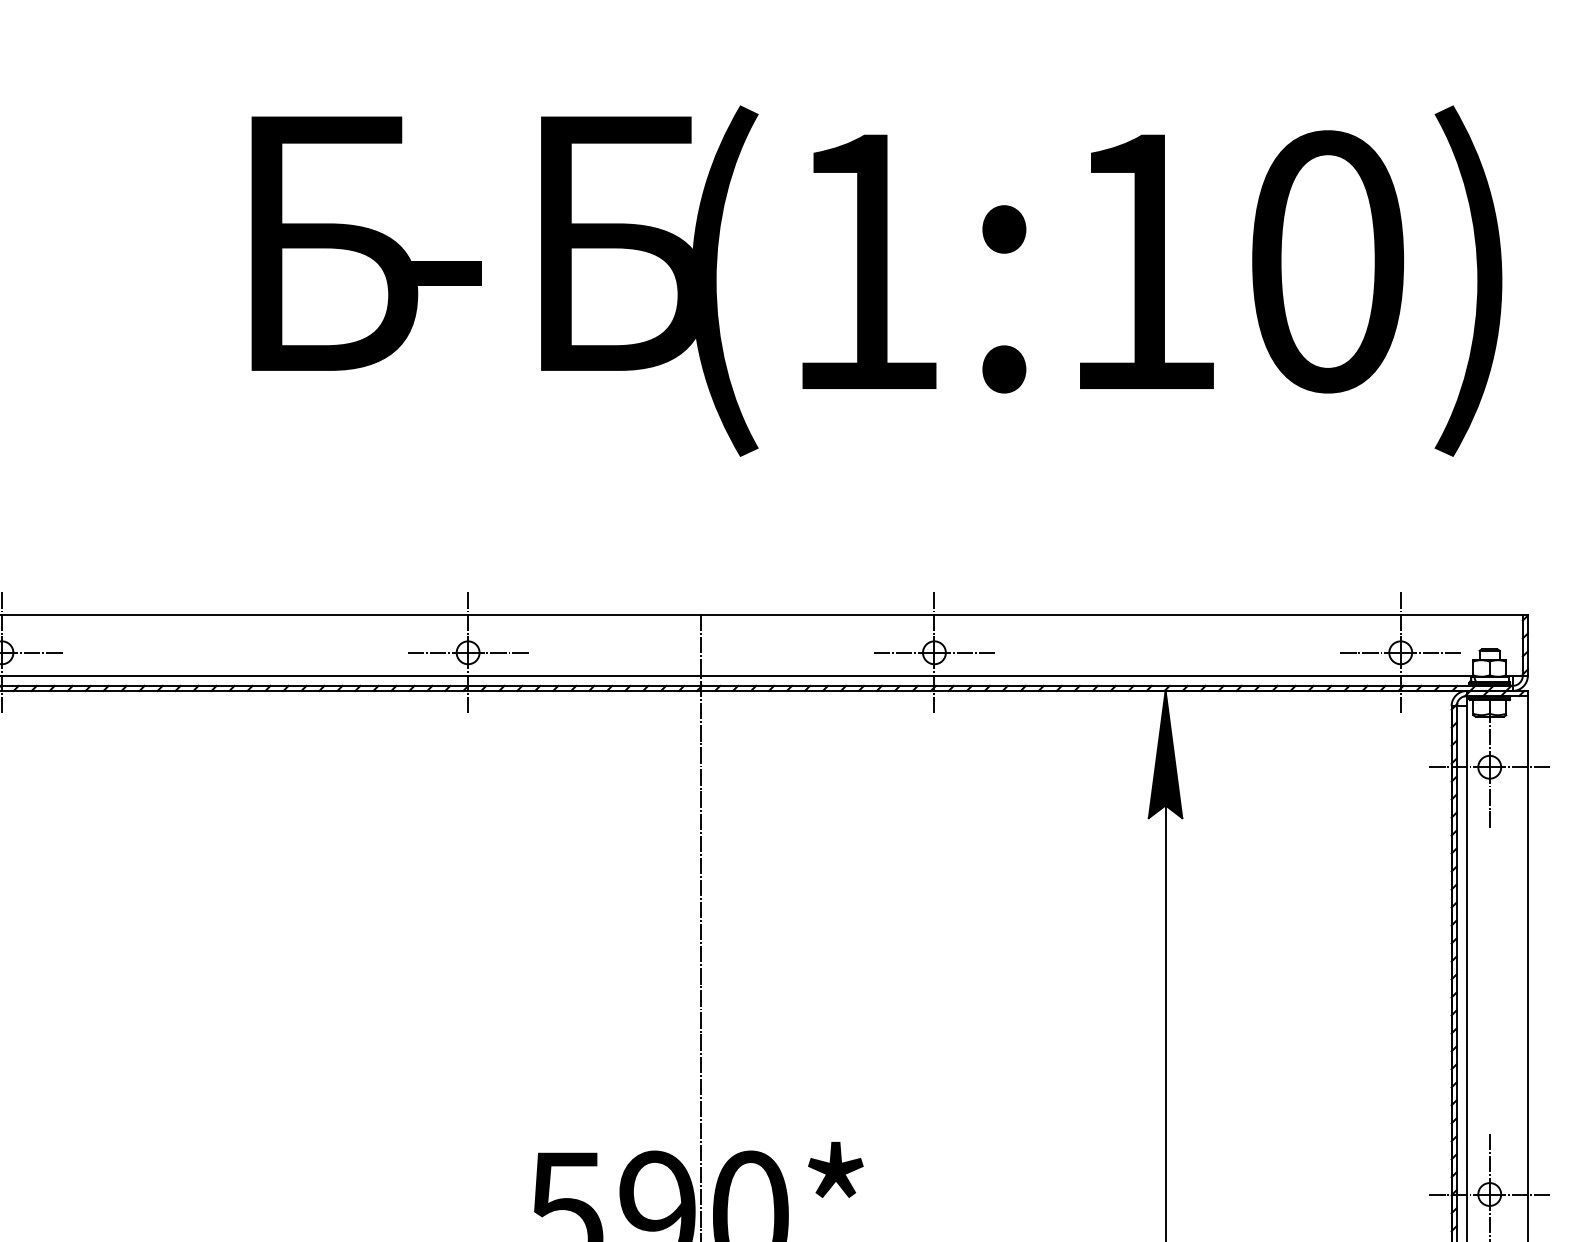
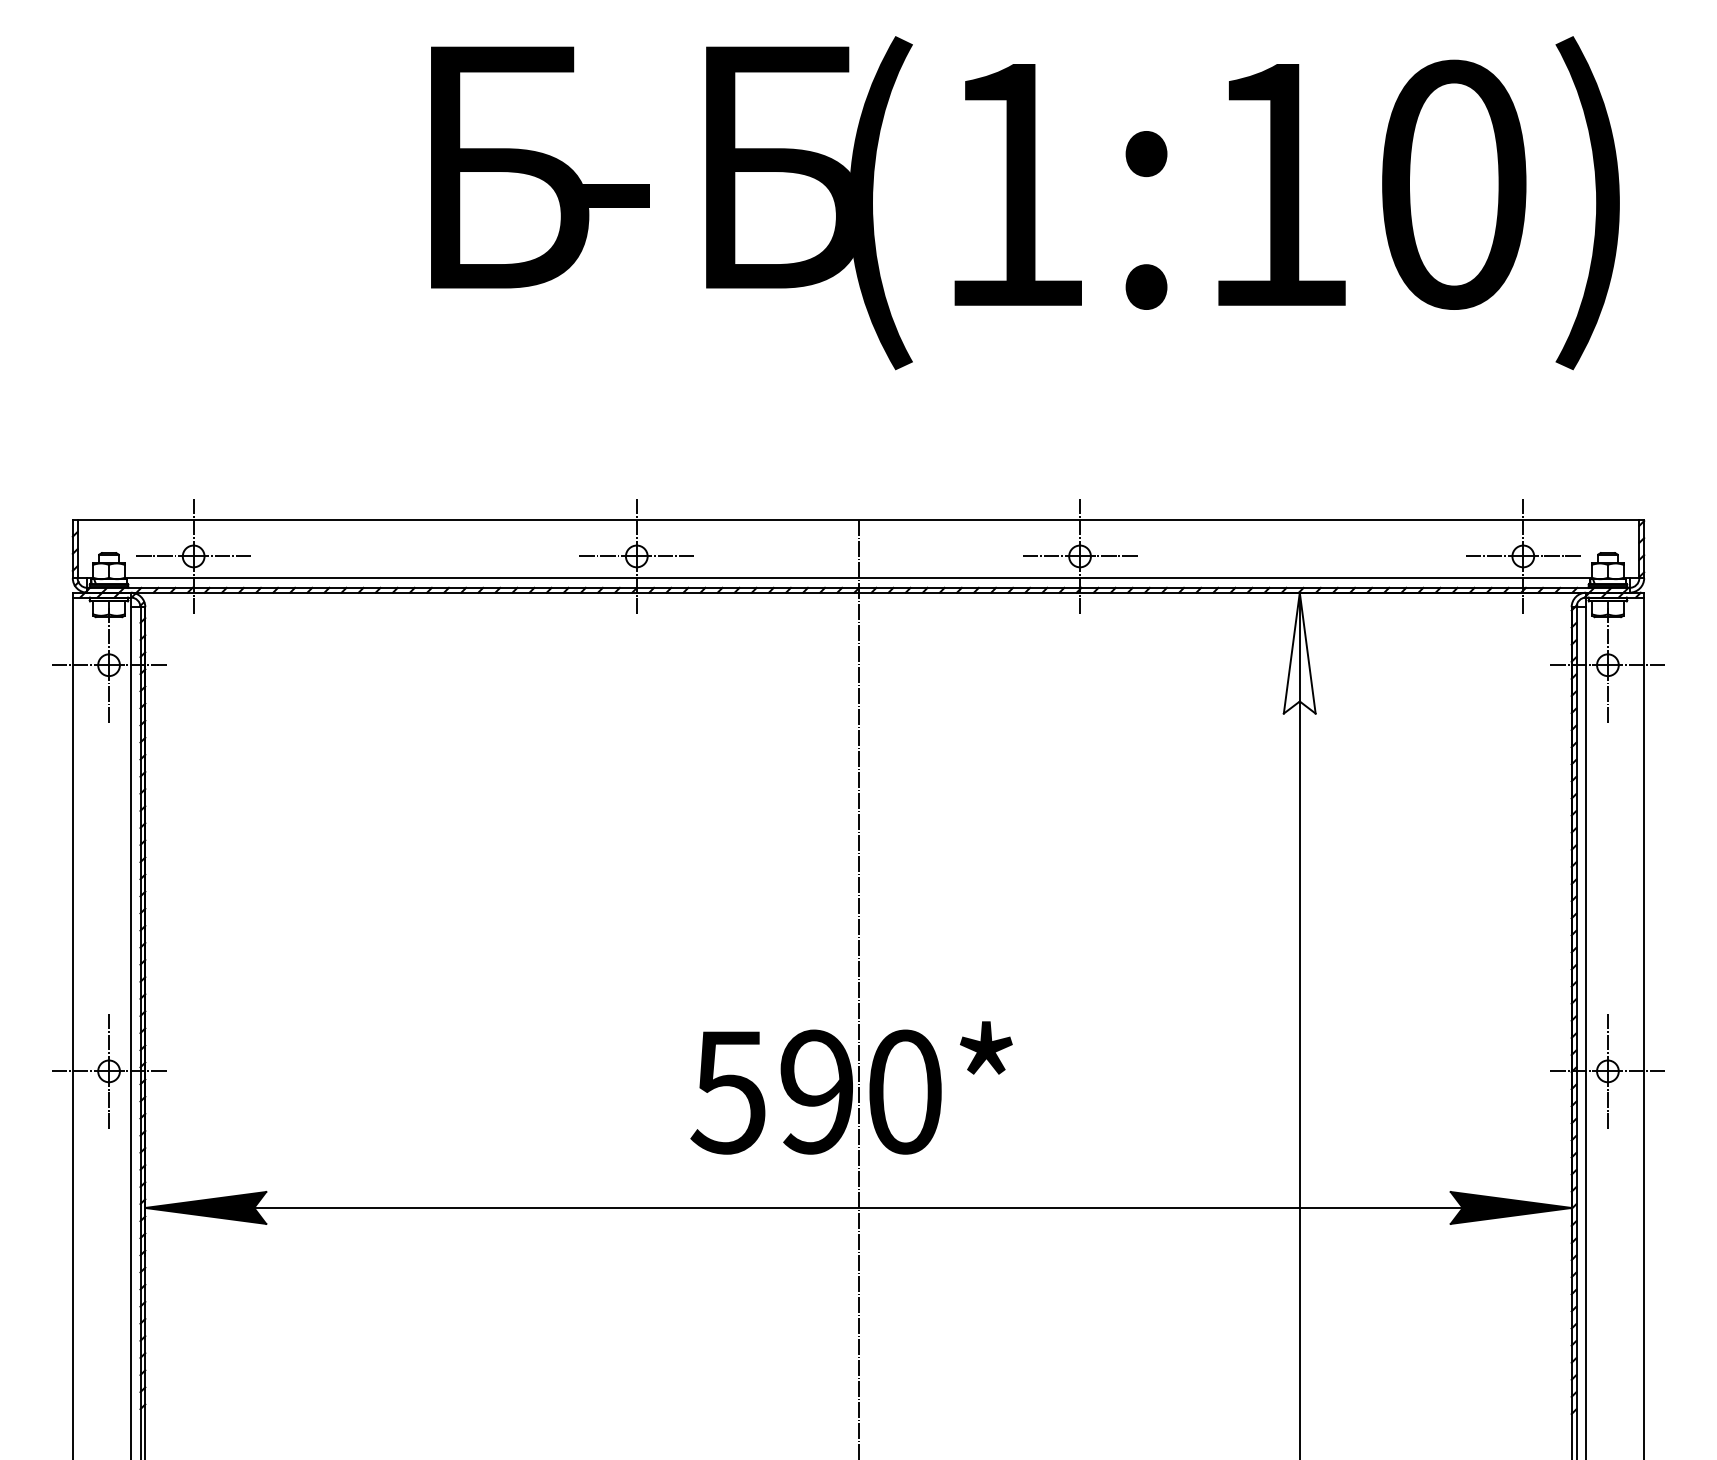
fill: (1165, 753) -> (1299, 652), removed

